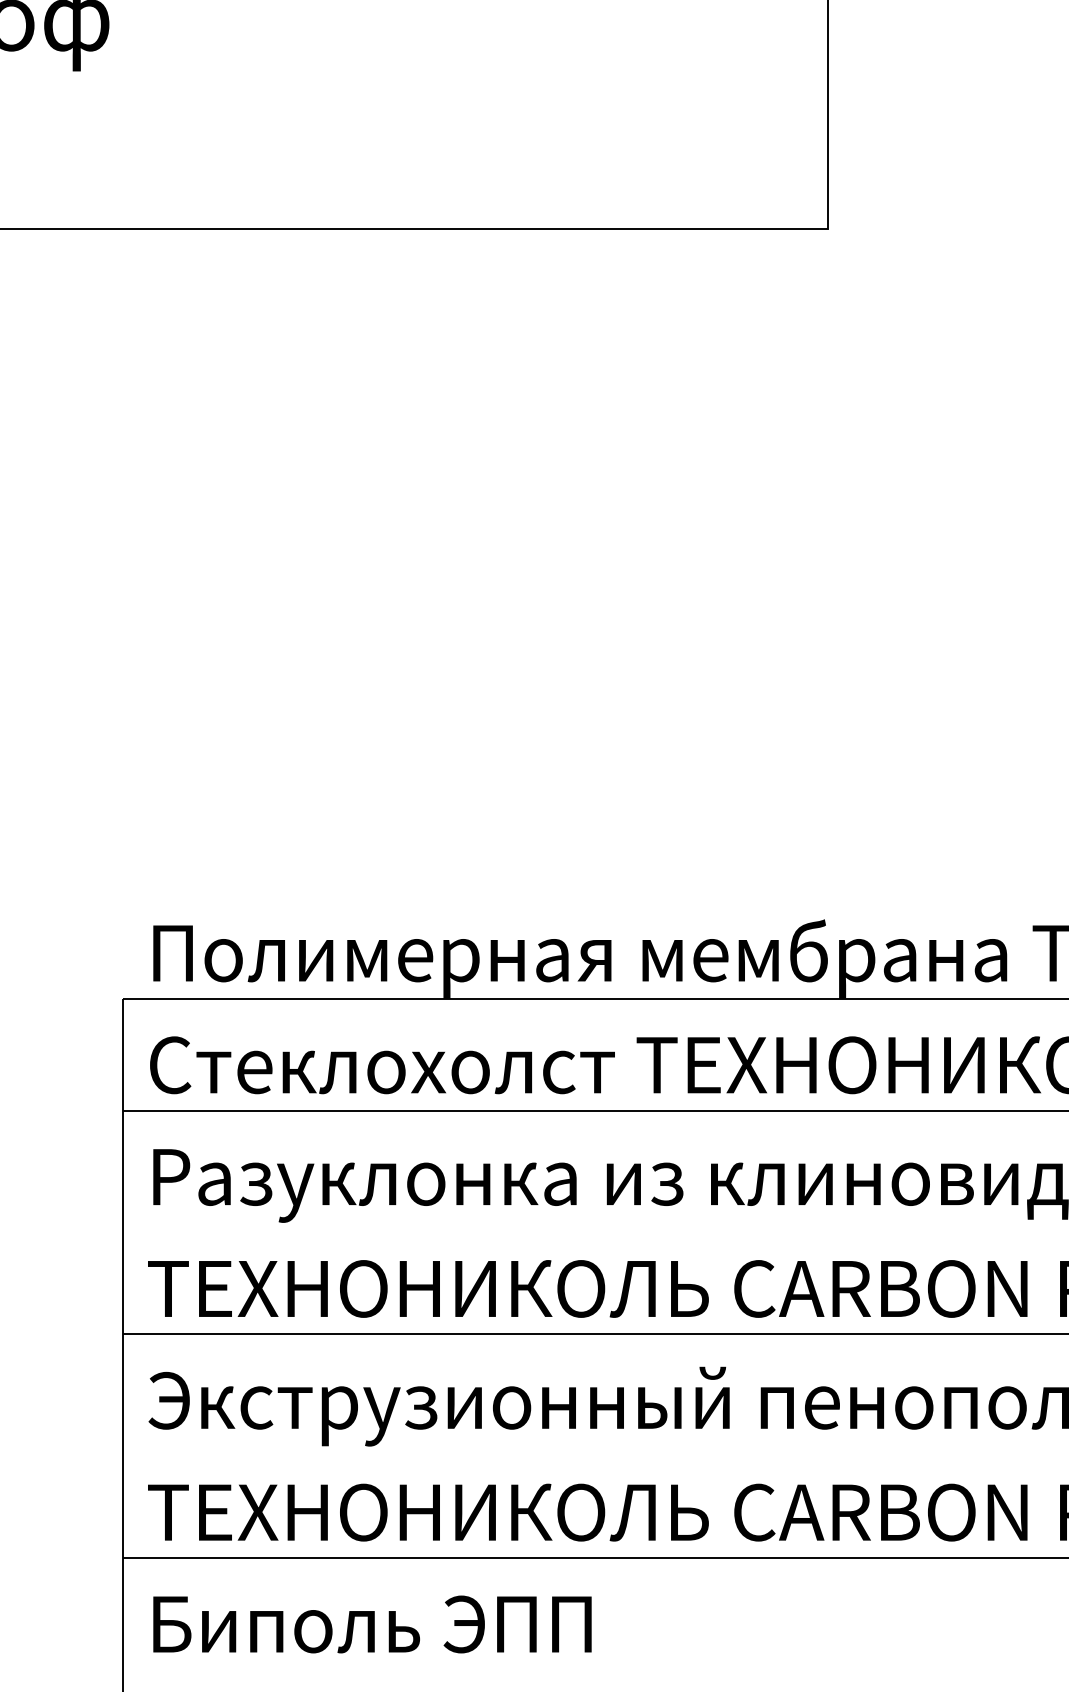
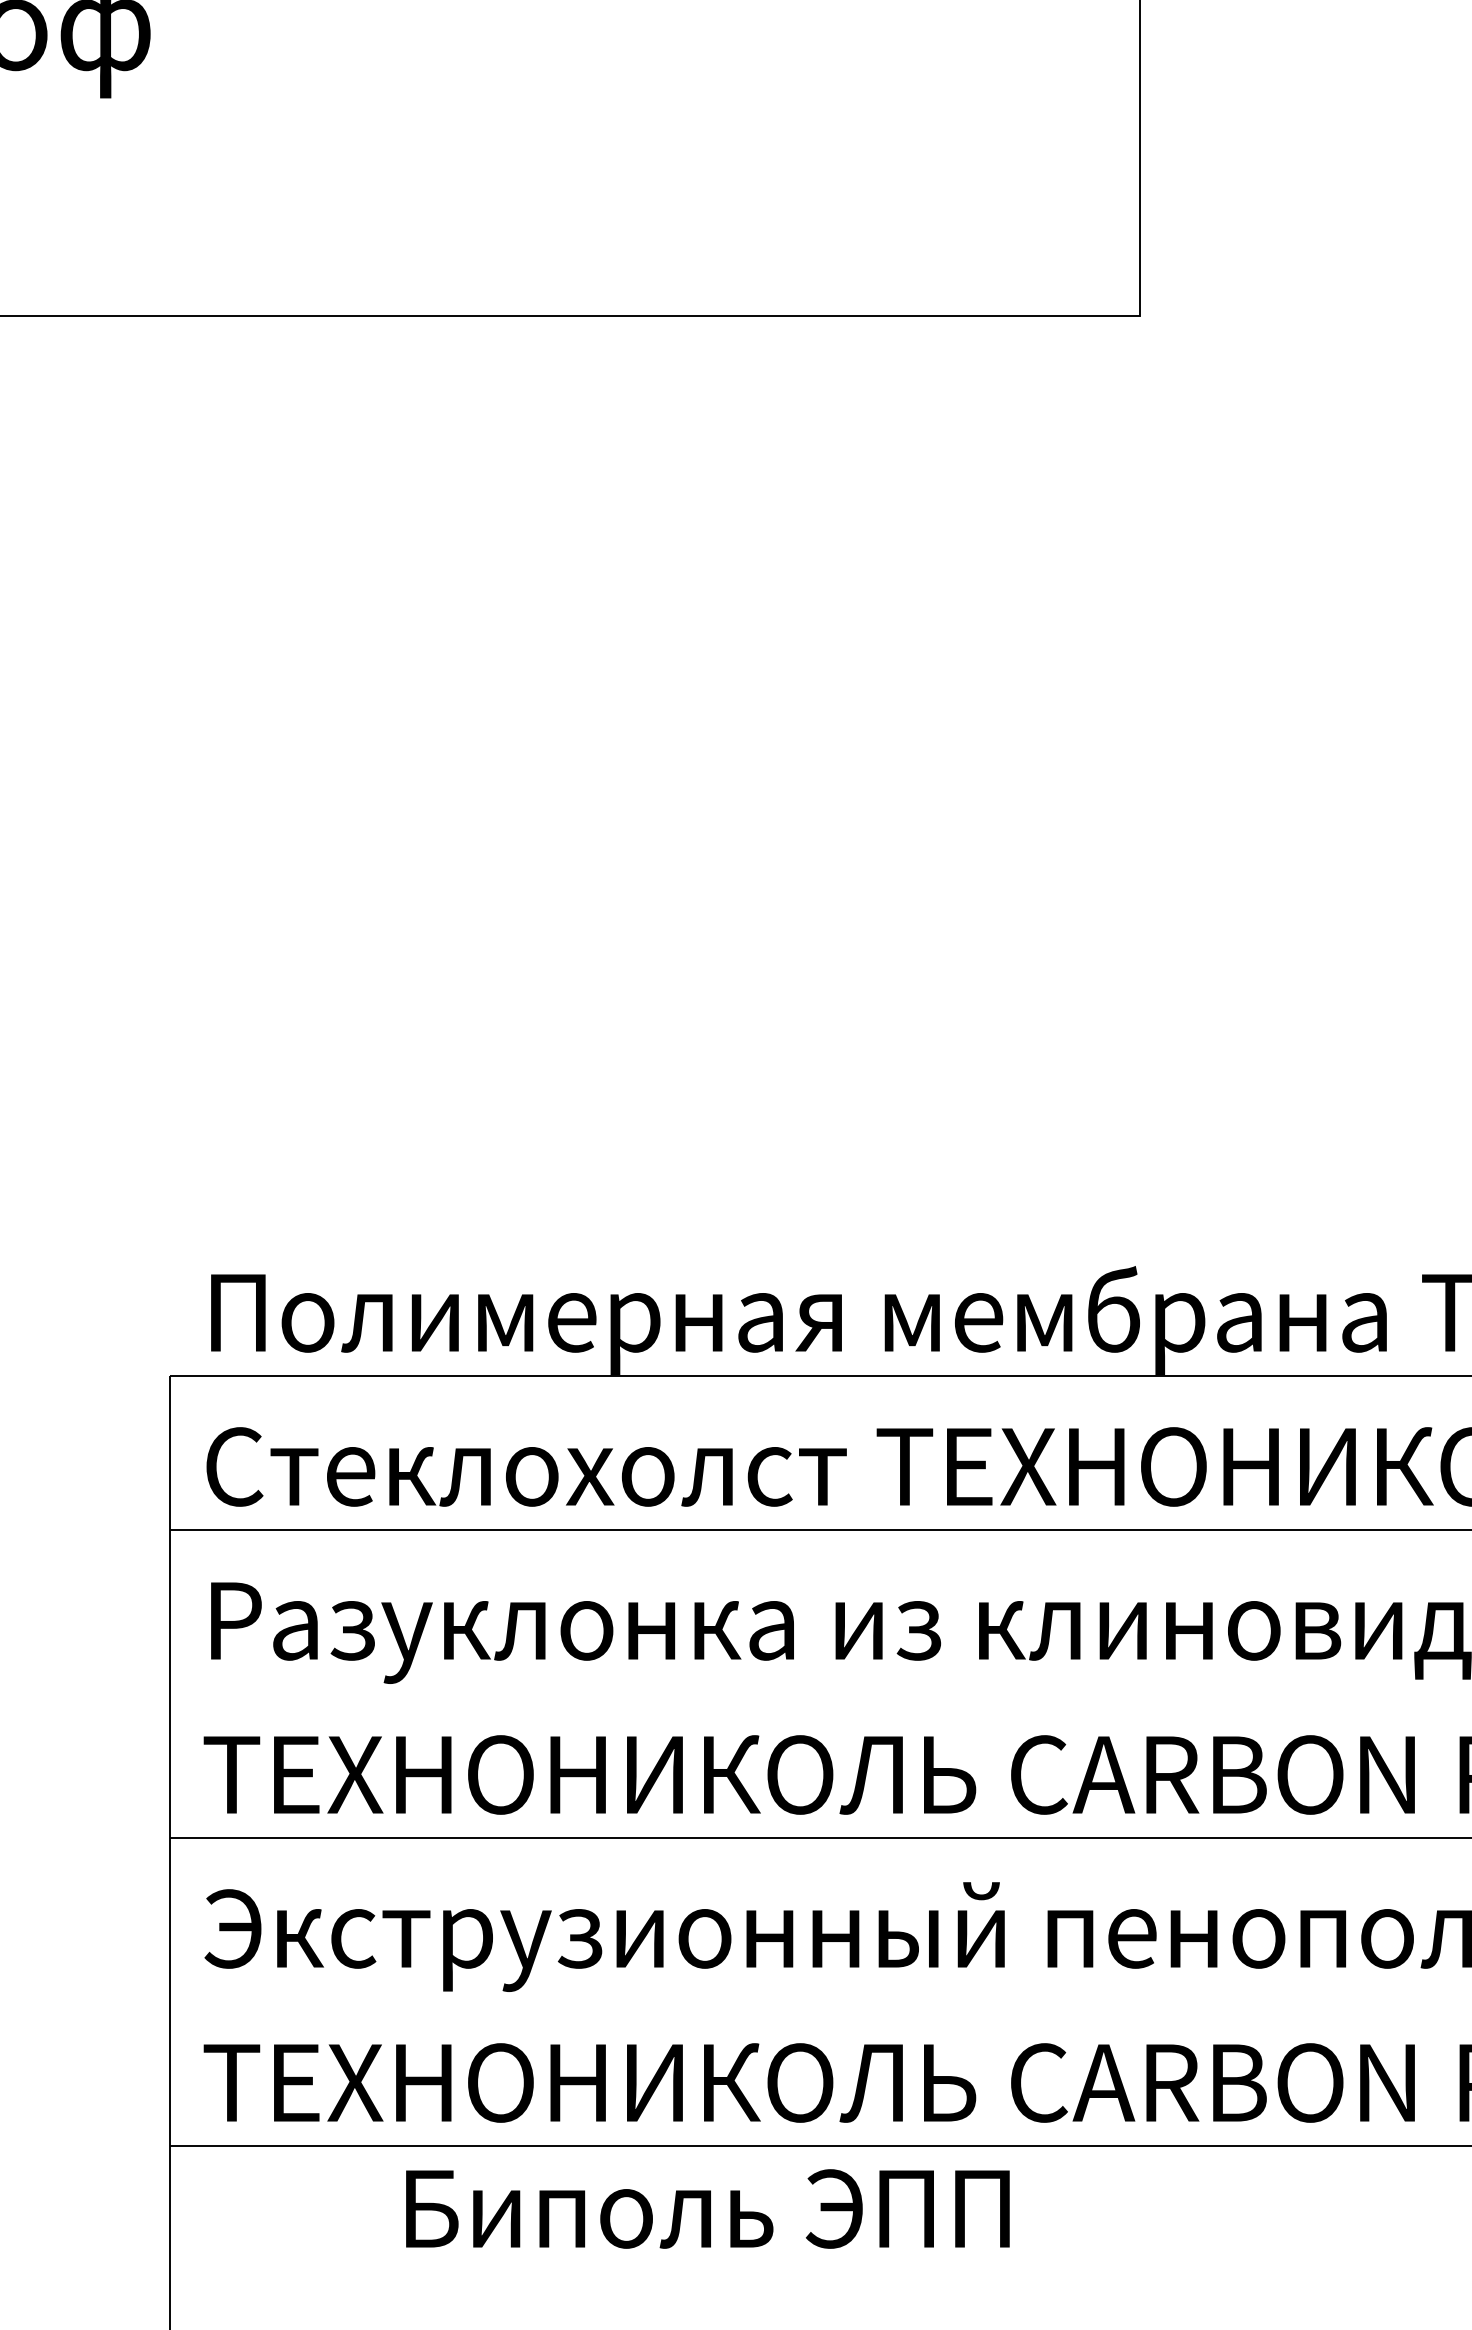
text: (372, 1624) -> (707, 2208), moved

